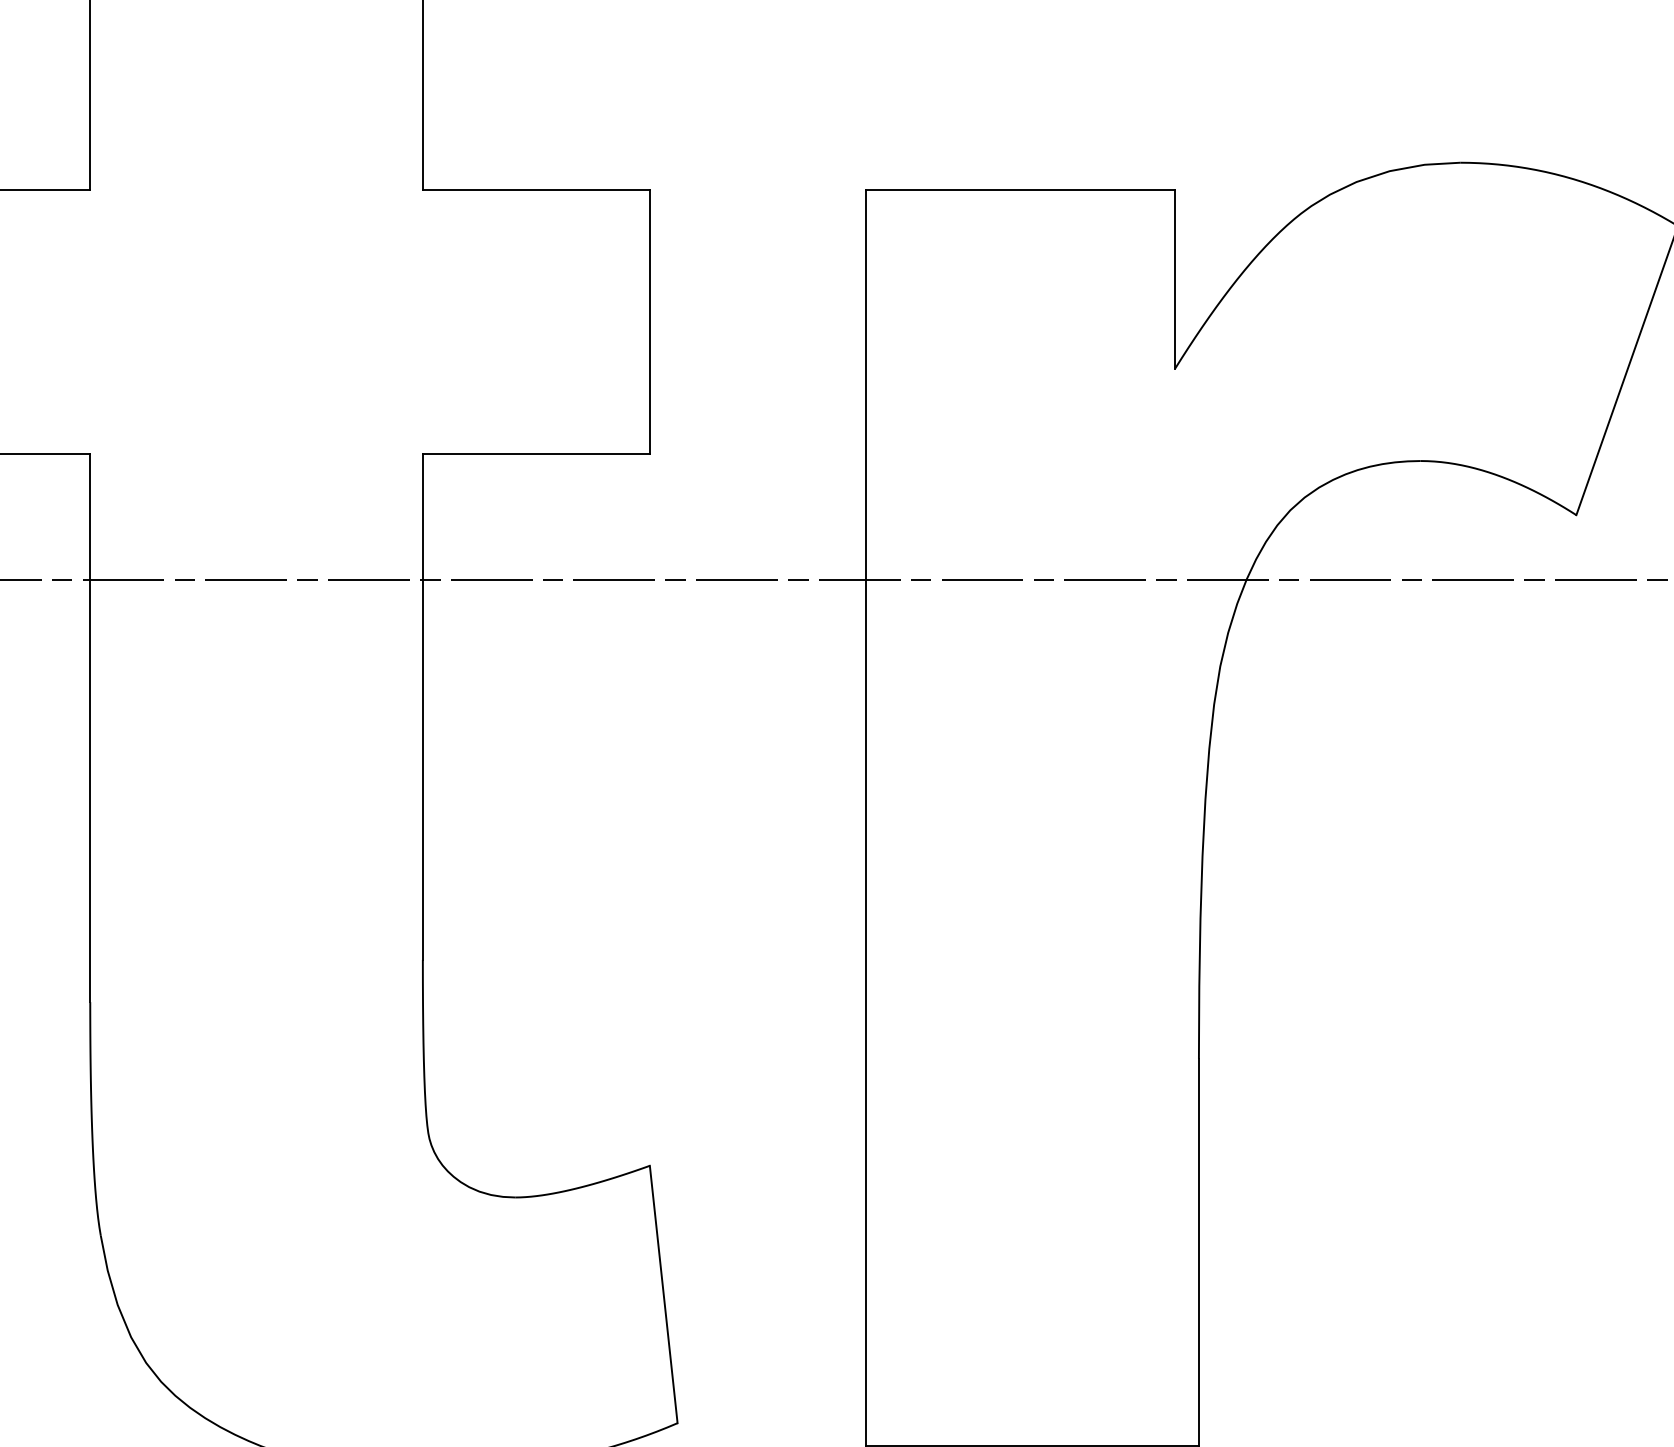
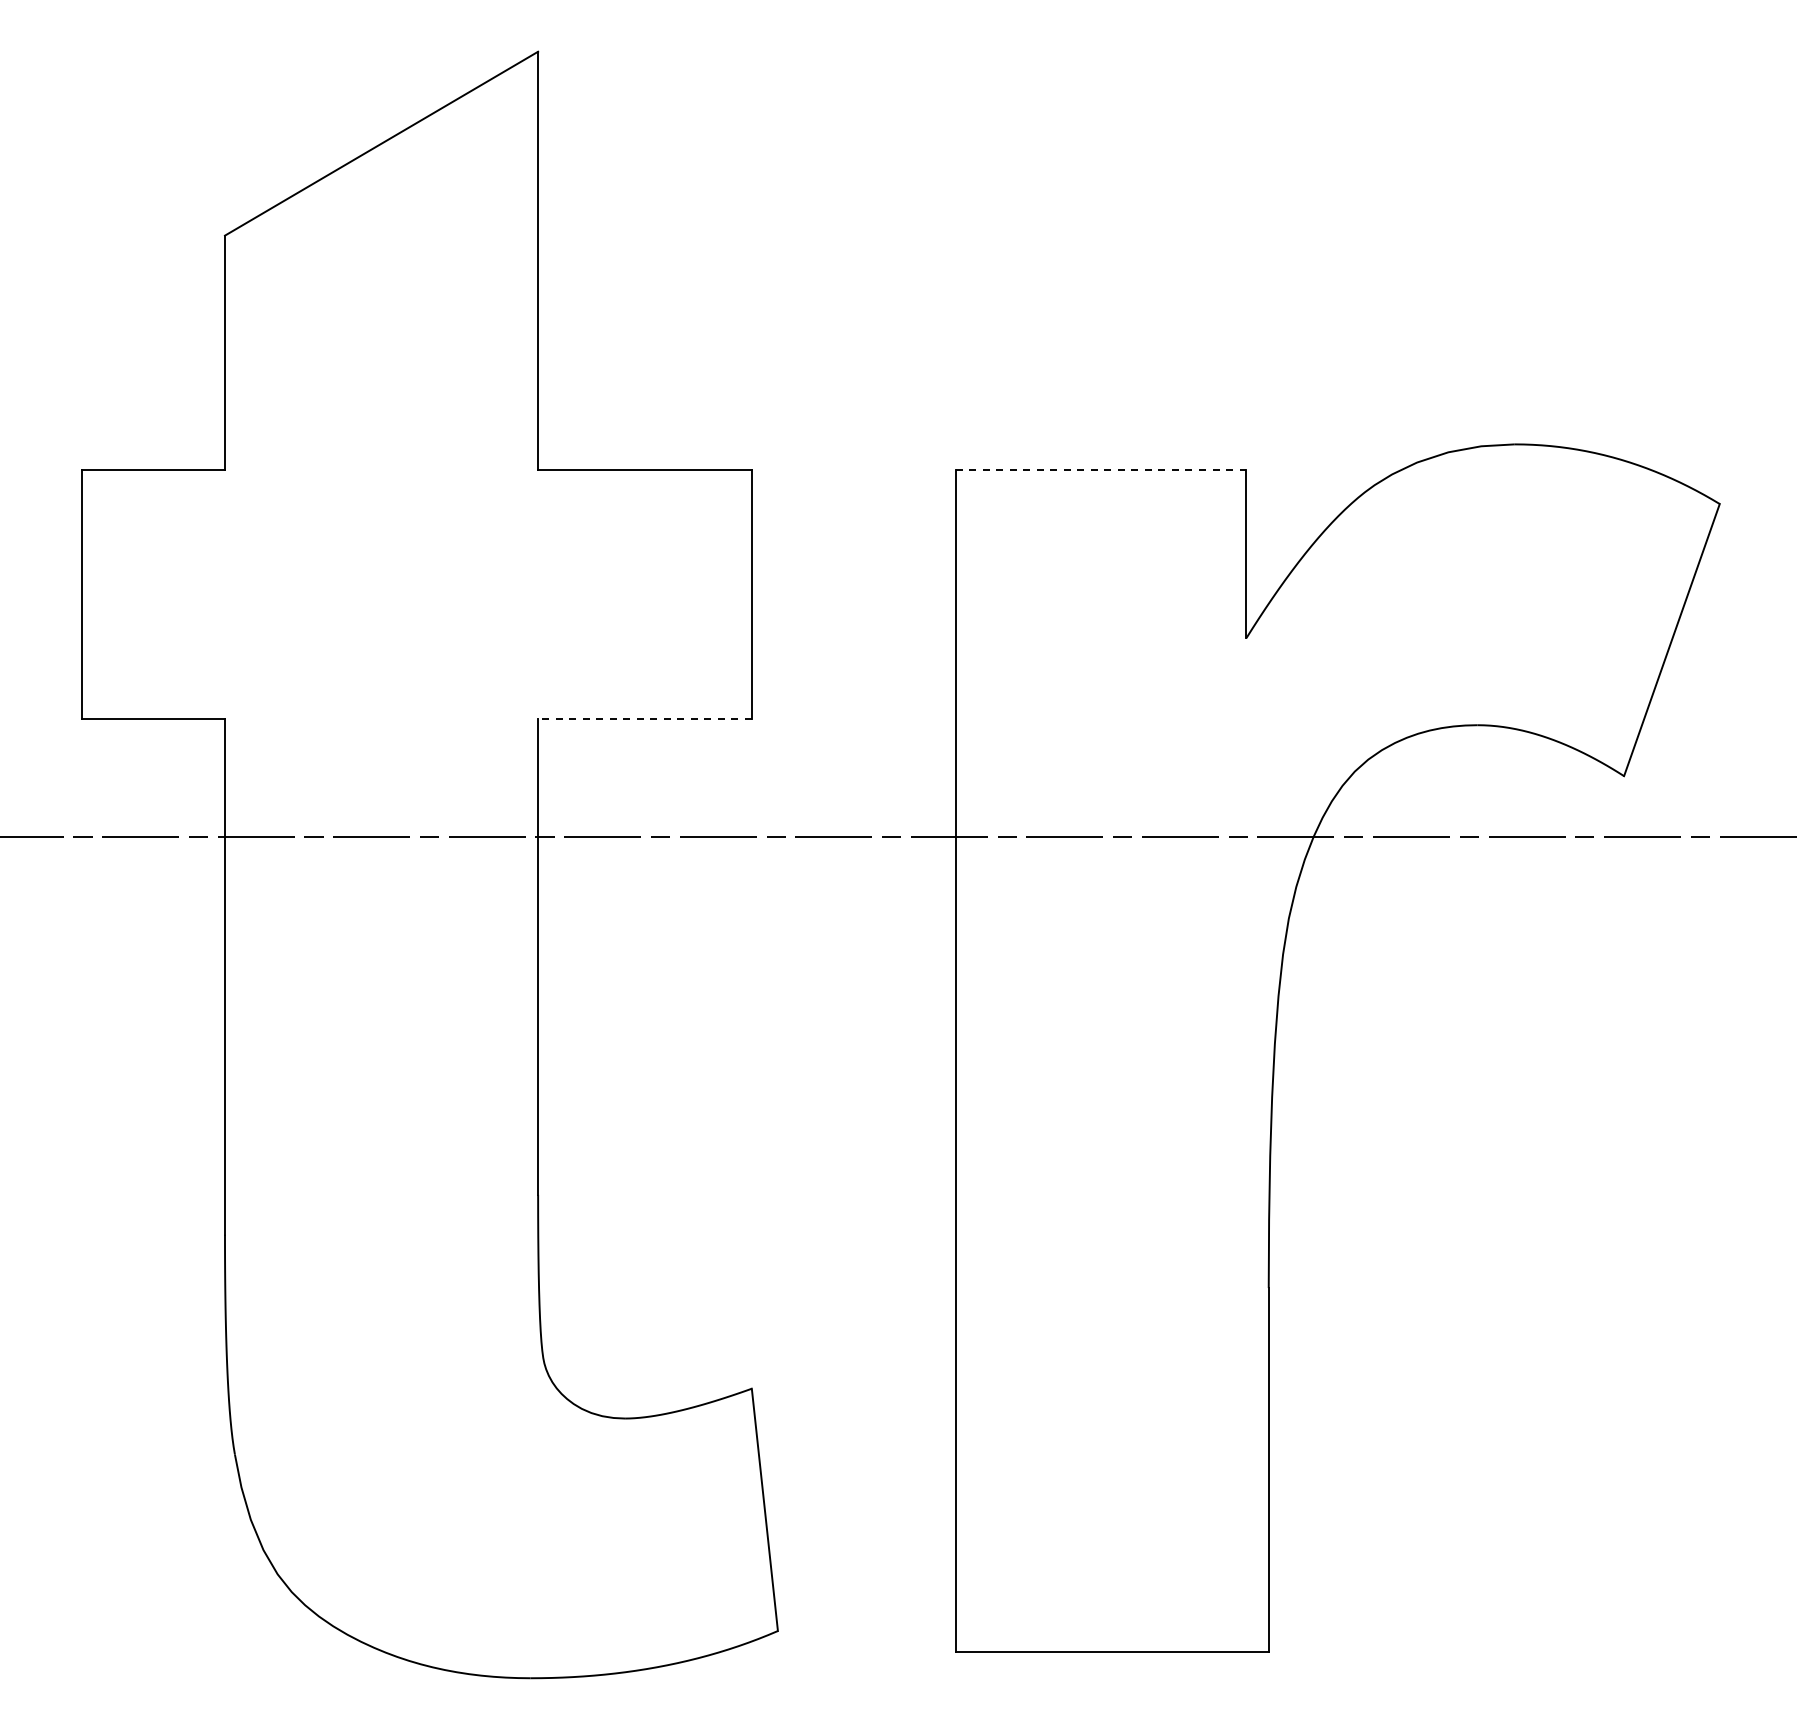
line: (1021, 190) -> (1101, 470), solid -> dashed
line: (535, 453) -> (644, 718), solid -> dashed

